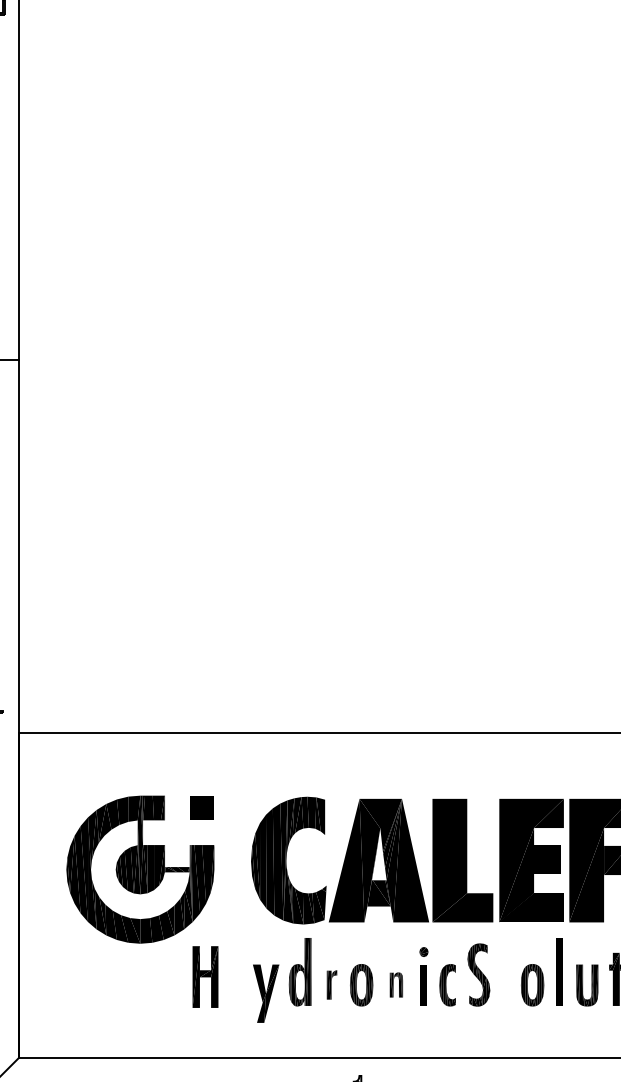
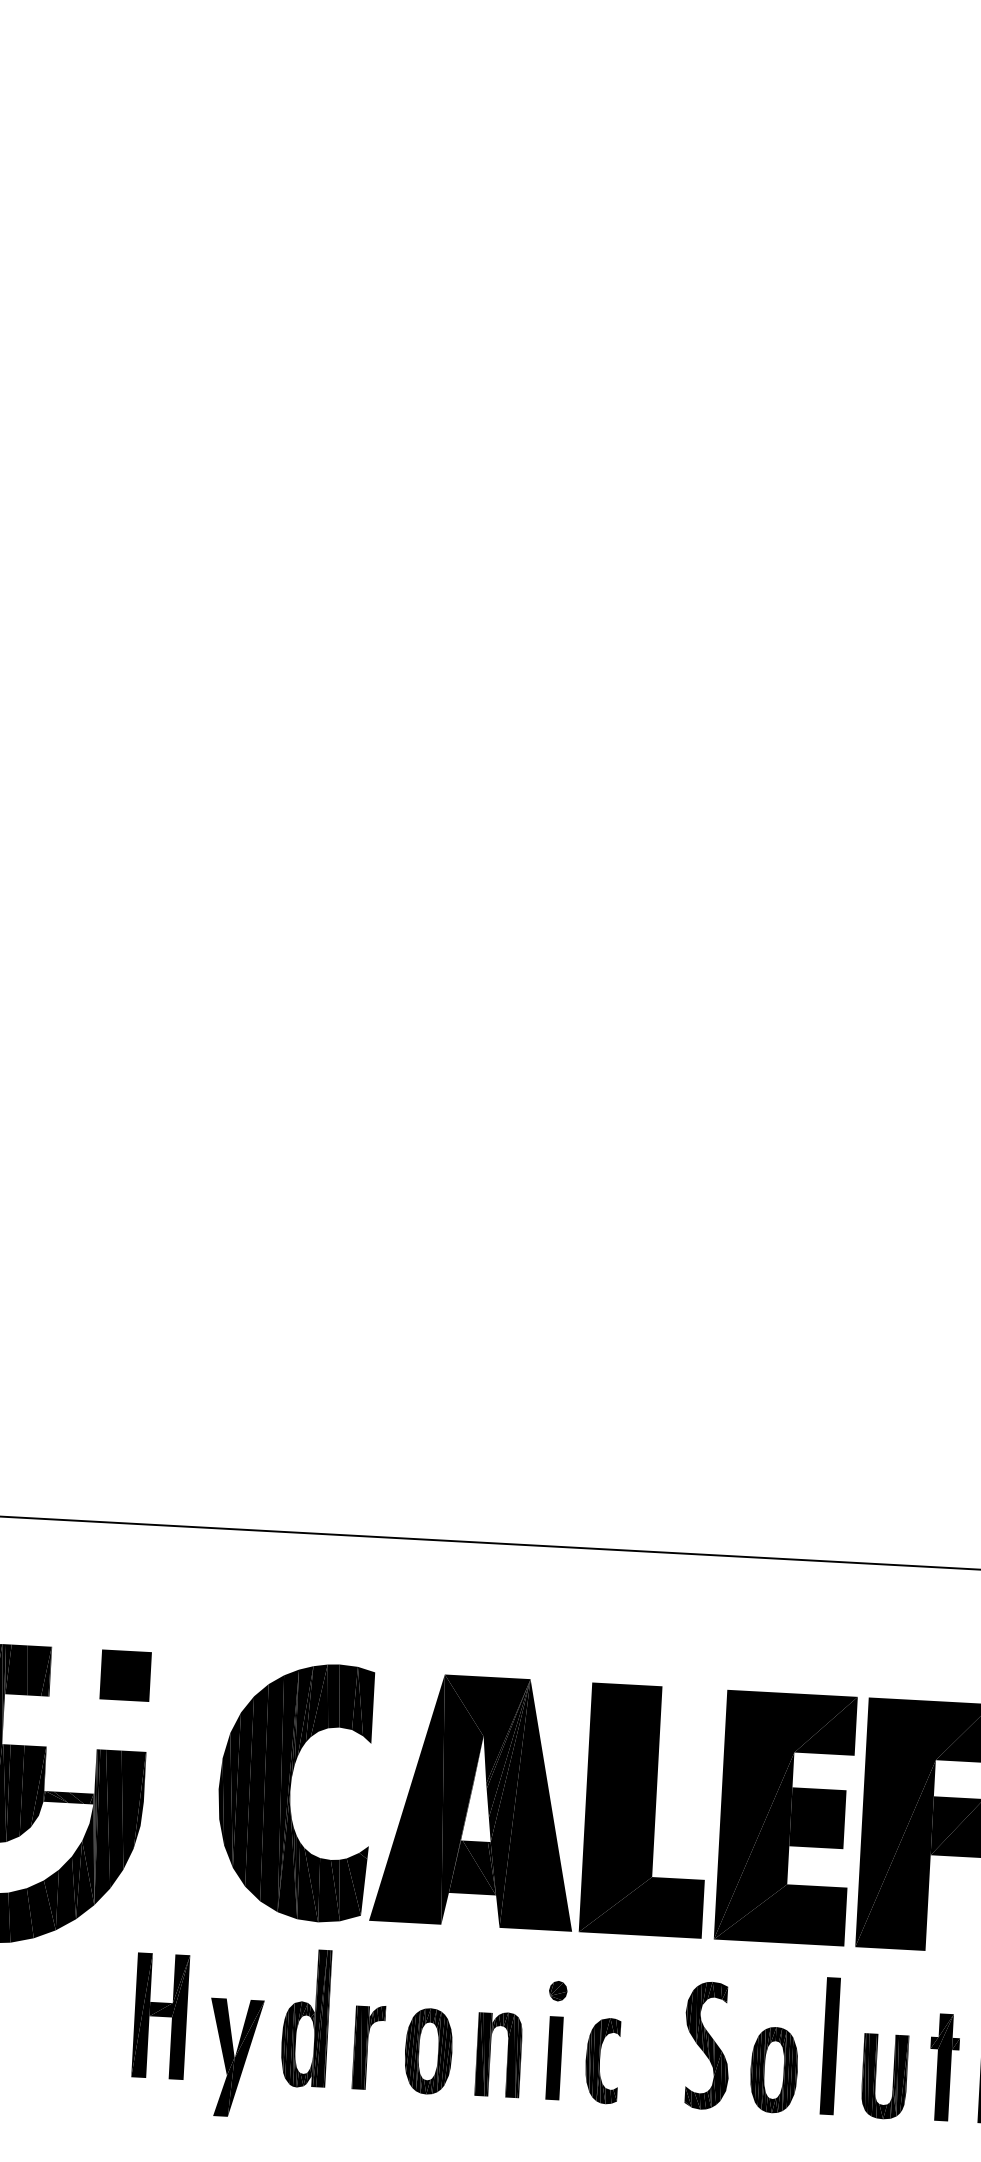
part: (478, 974) -> (706, 2044), moved
part: (205, 976) -> (160, 2015), moved
part: (331, 984) -> (367, 2046), size x1.43
part: (396, 984) -> (499, 2053), size x1.67

